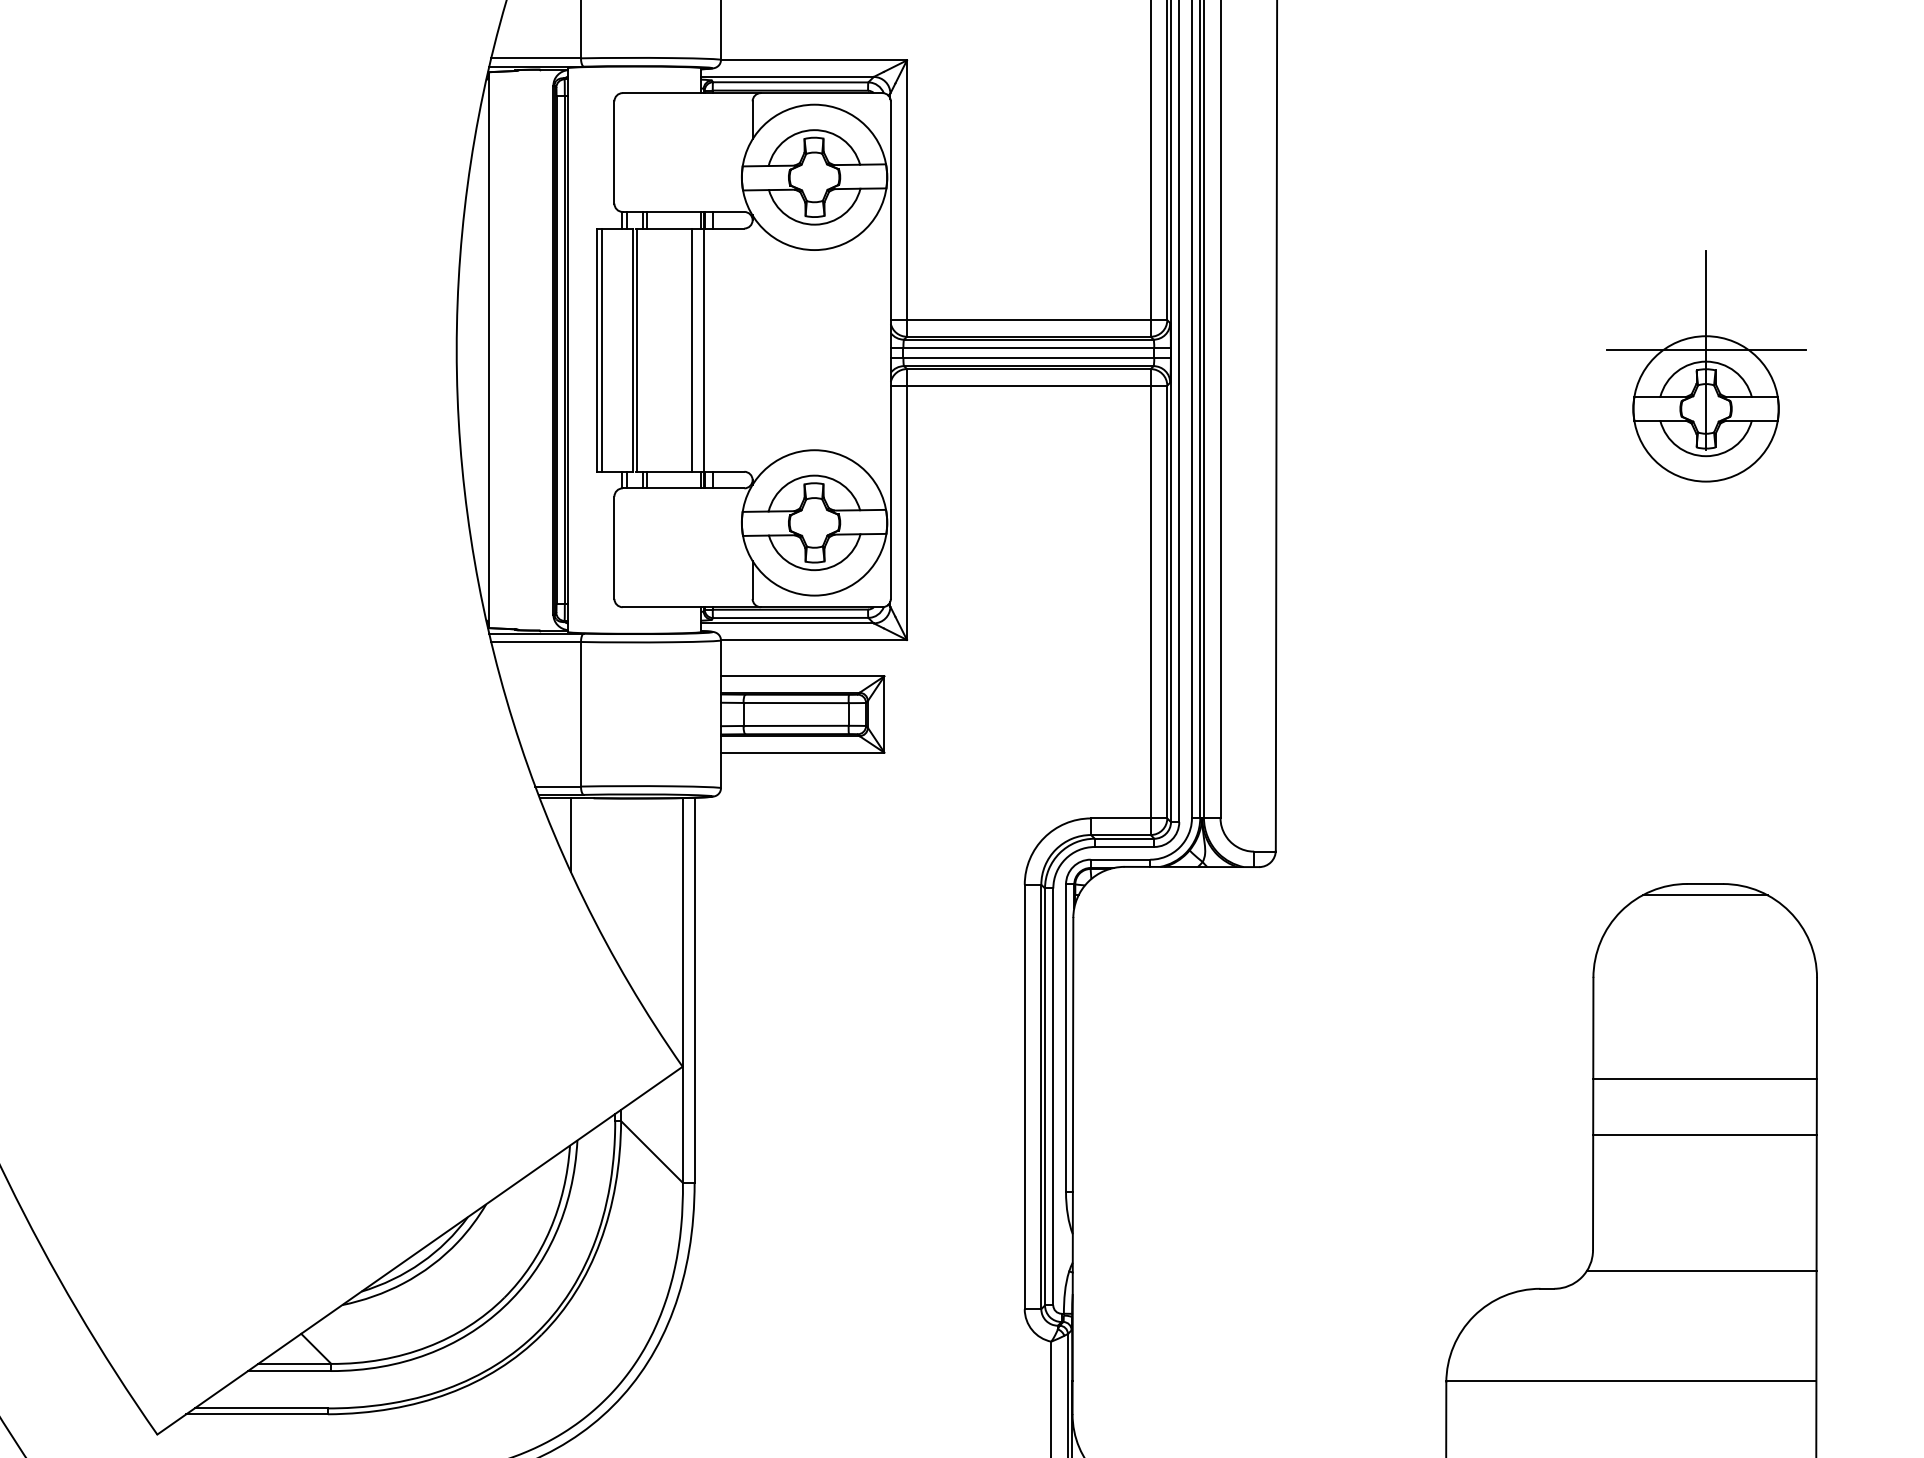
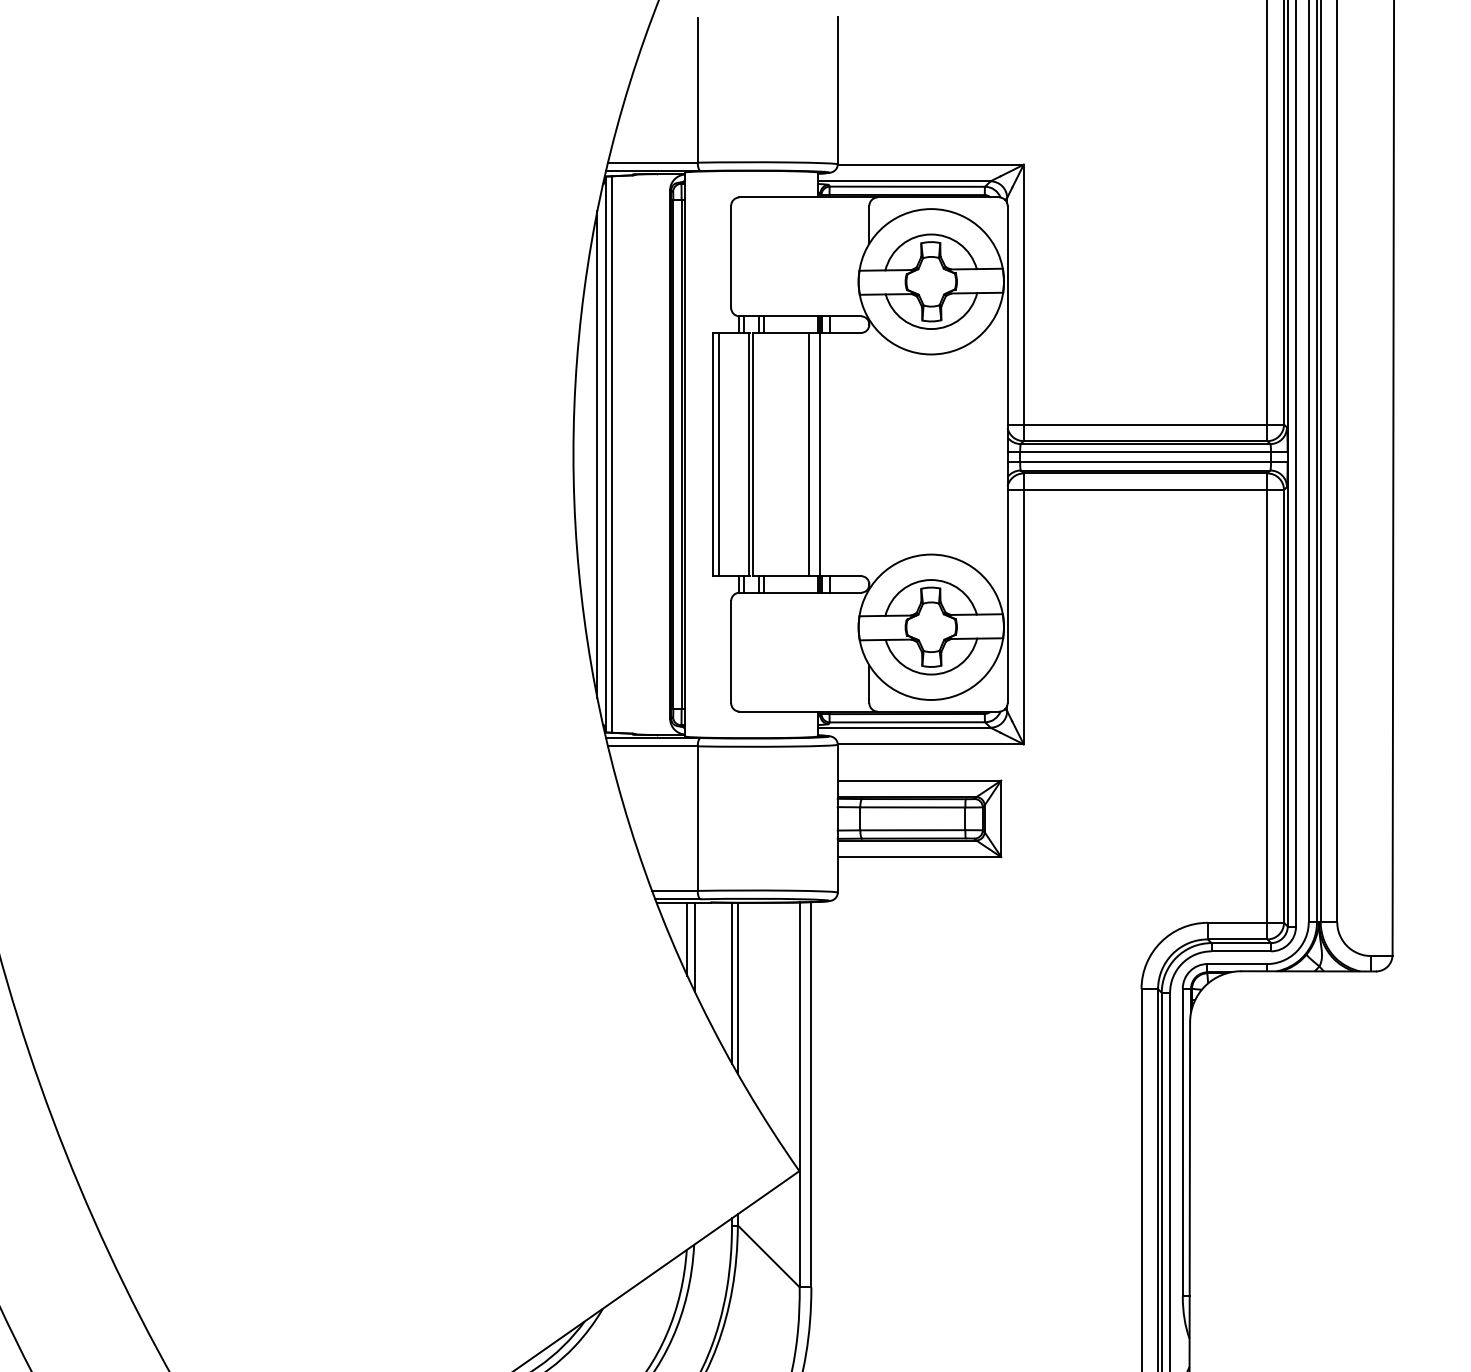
line: (480, 349) -> (597, 453), added
line: (494, 349) -> (611, 453), added
line: (577, 842) -> (694, 946), added
line: (615, 878) -> (732, 982), added
line: (621, 883) -> (738, 987), added

